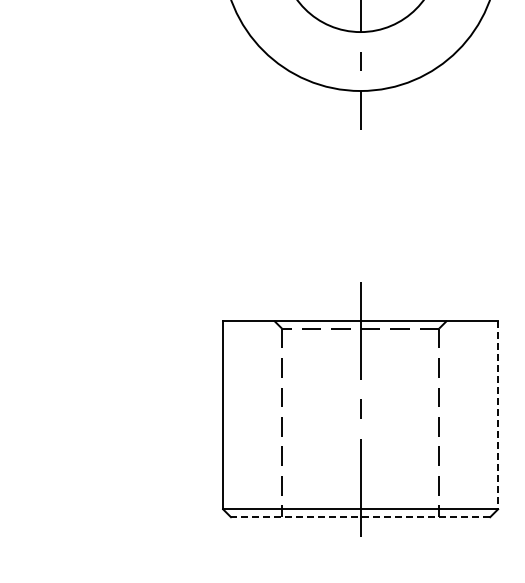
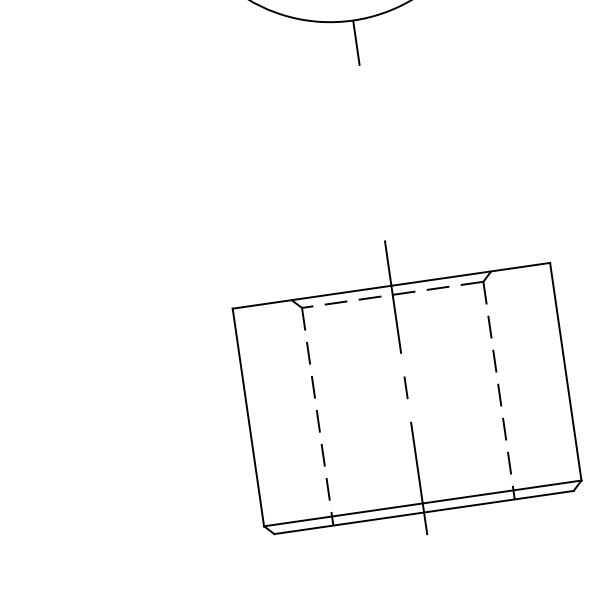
line: (498, 415) -> (566, 372), dashed -> solid
line: (360, 517) -> (424, 512), dashed -> solid

